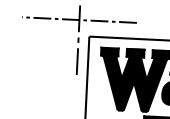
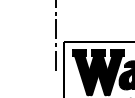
line: (78, 20) -> (55, 30), removed

